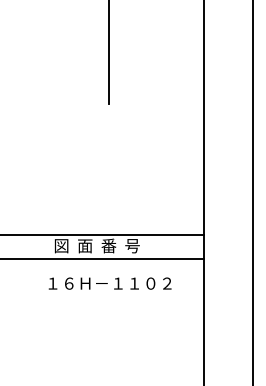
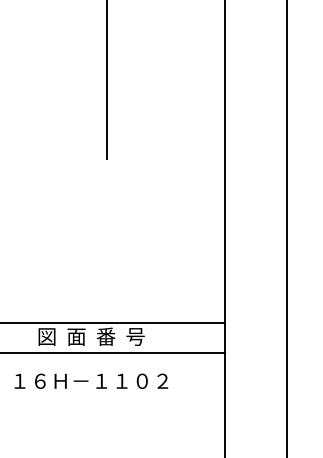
text: (109, 283) -> (90, 381), moved

